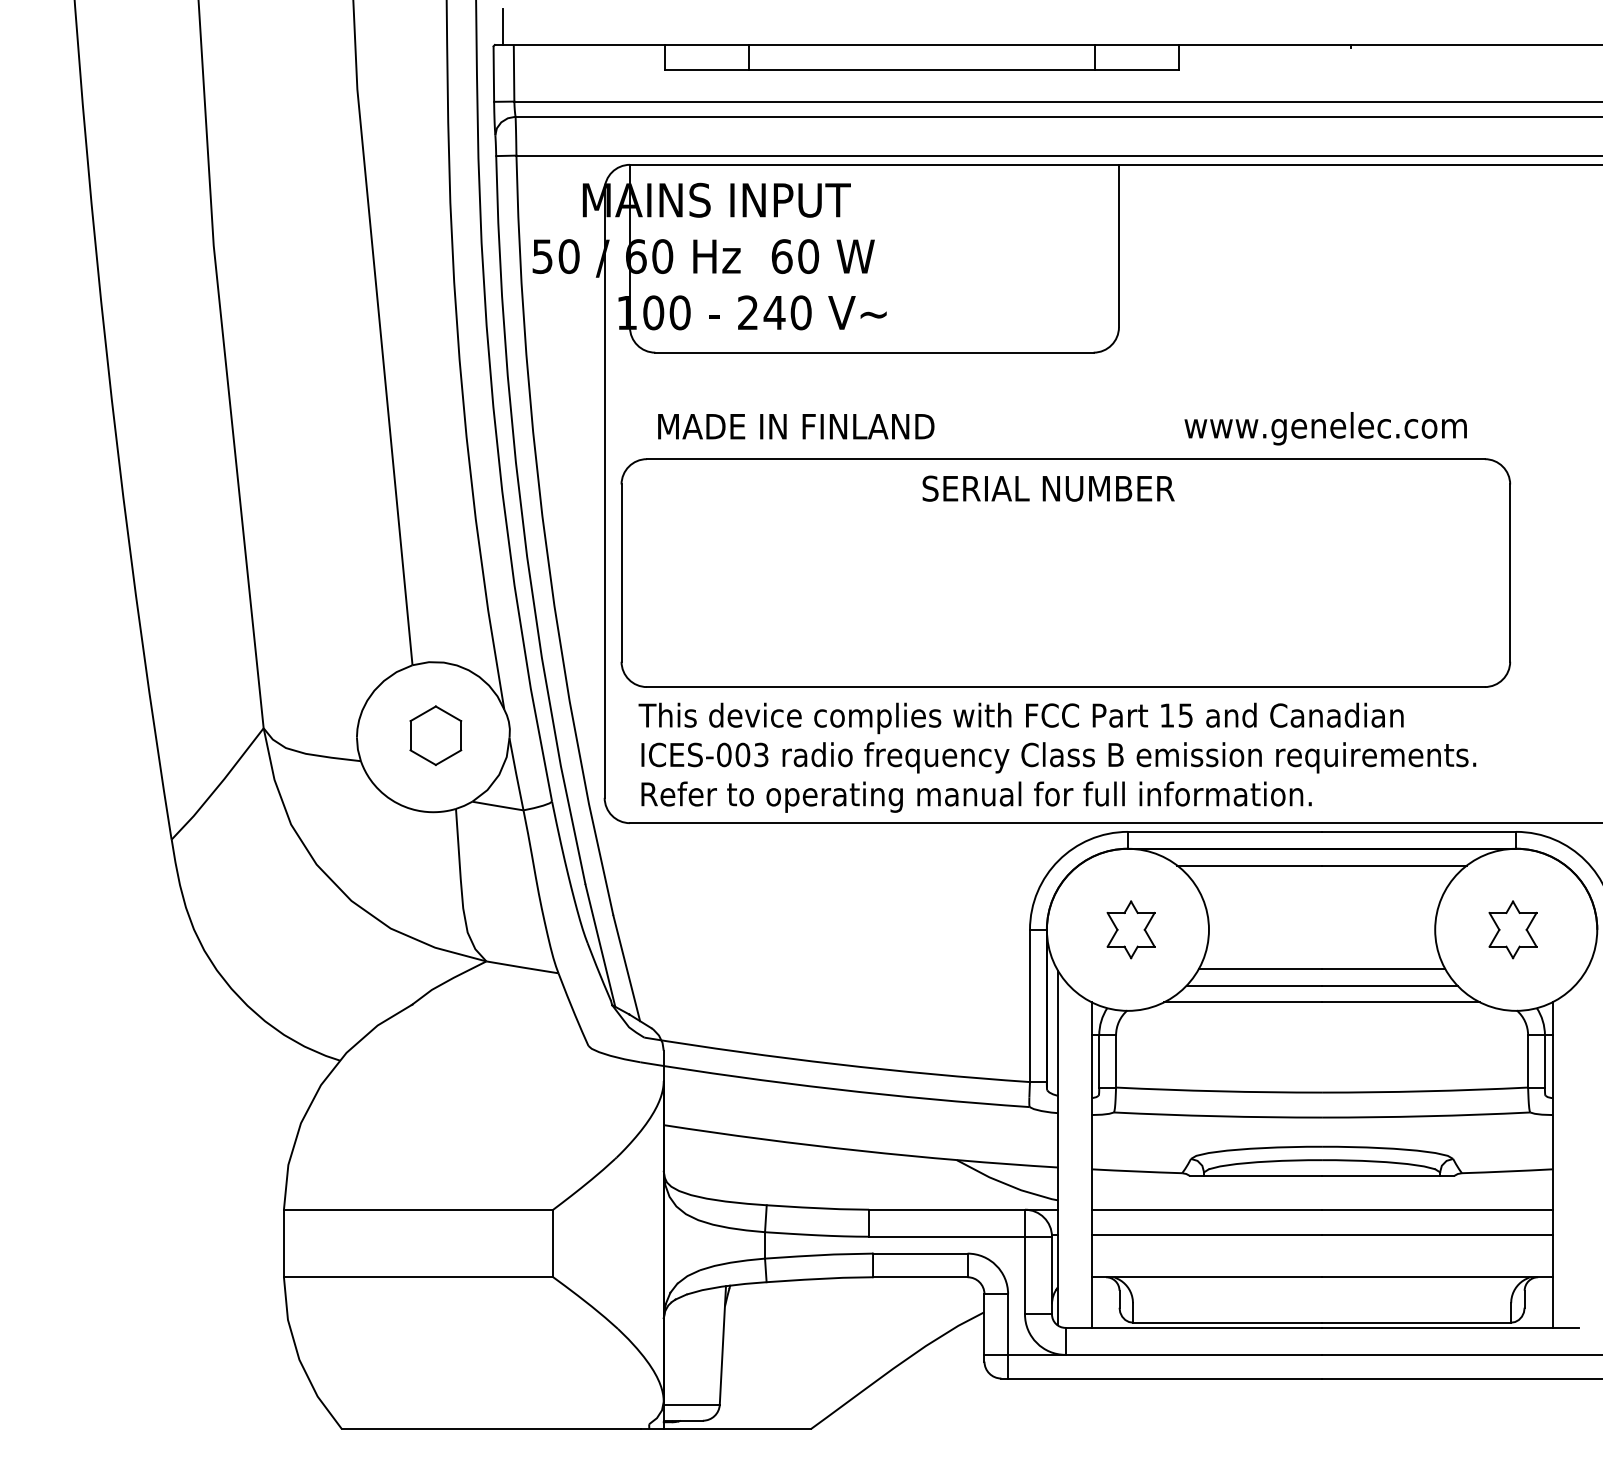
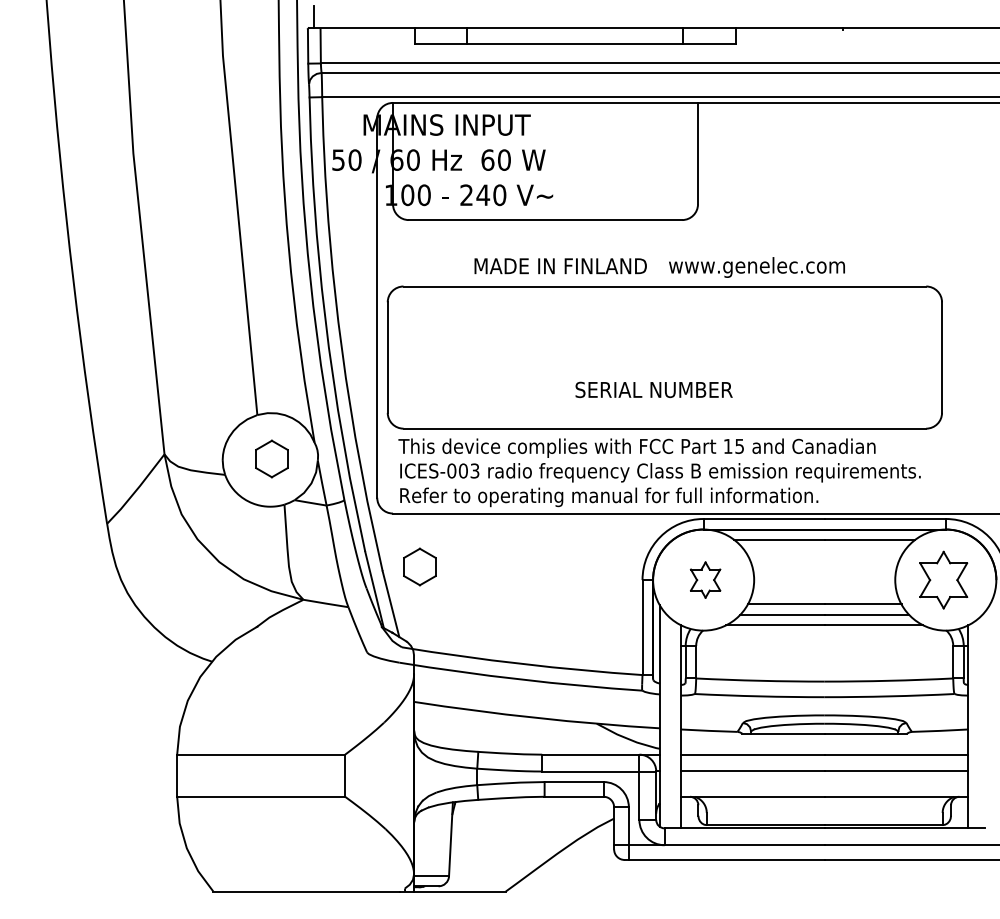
text: (795, 427) -> (560, 266), moved
text: (1324, 428) -> (756, 267), moved
text: (1047, 488) -> (653, 389), moved
part: (672, 908) -> (419, 566), added
part: (1512, 928) -> (943, 579), size x1.6

